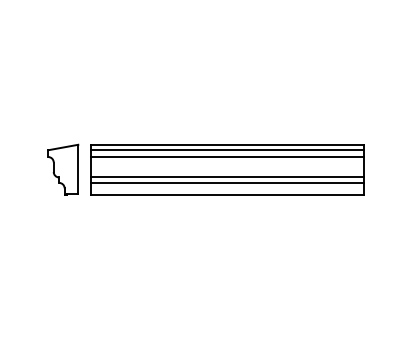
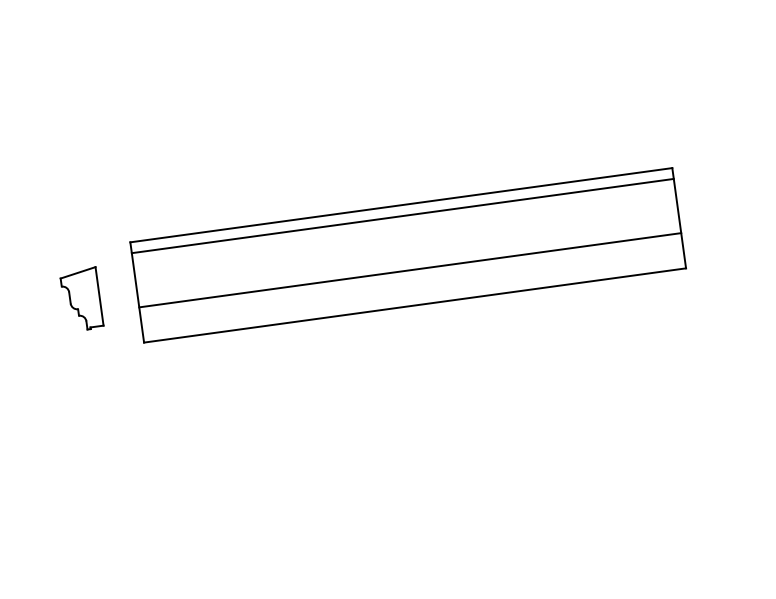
line: (227, 157) -> (404, 230), removed
part: (63, 169) -> (81, 299), size x0.6
line: (227, 182) -> (411, 280), removed

